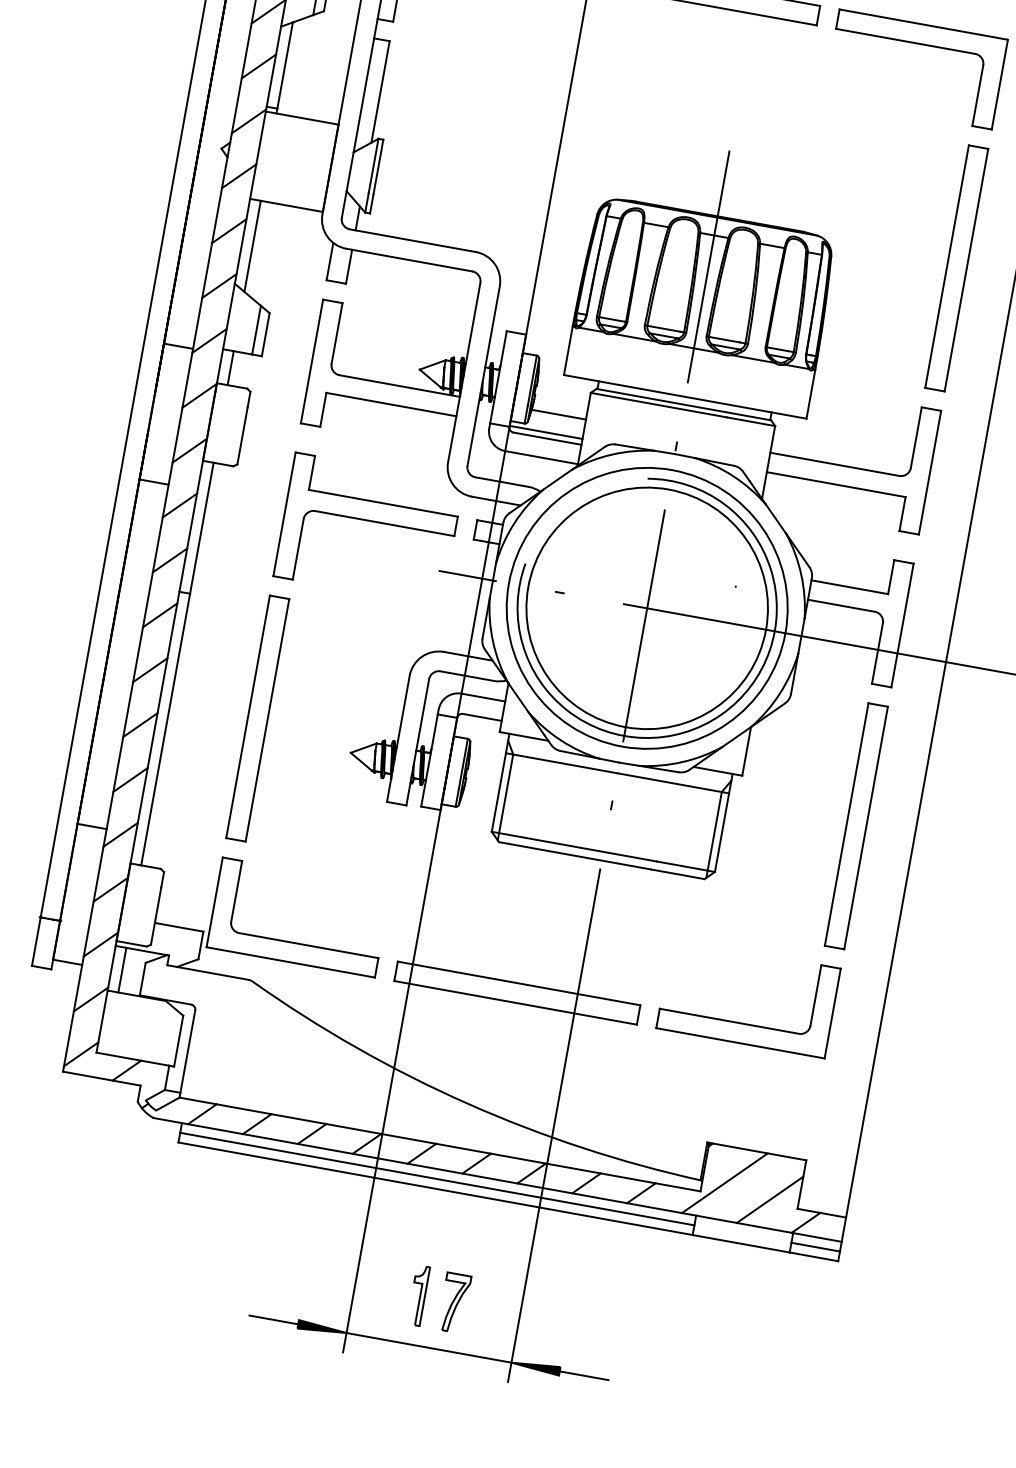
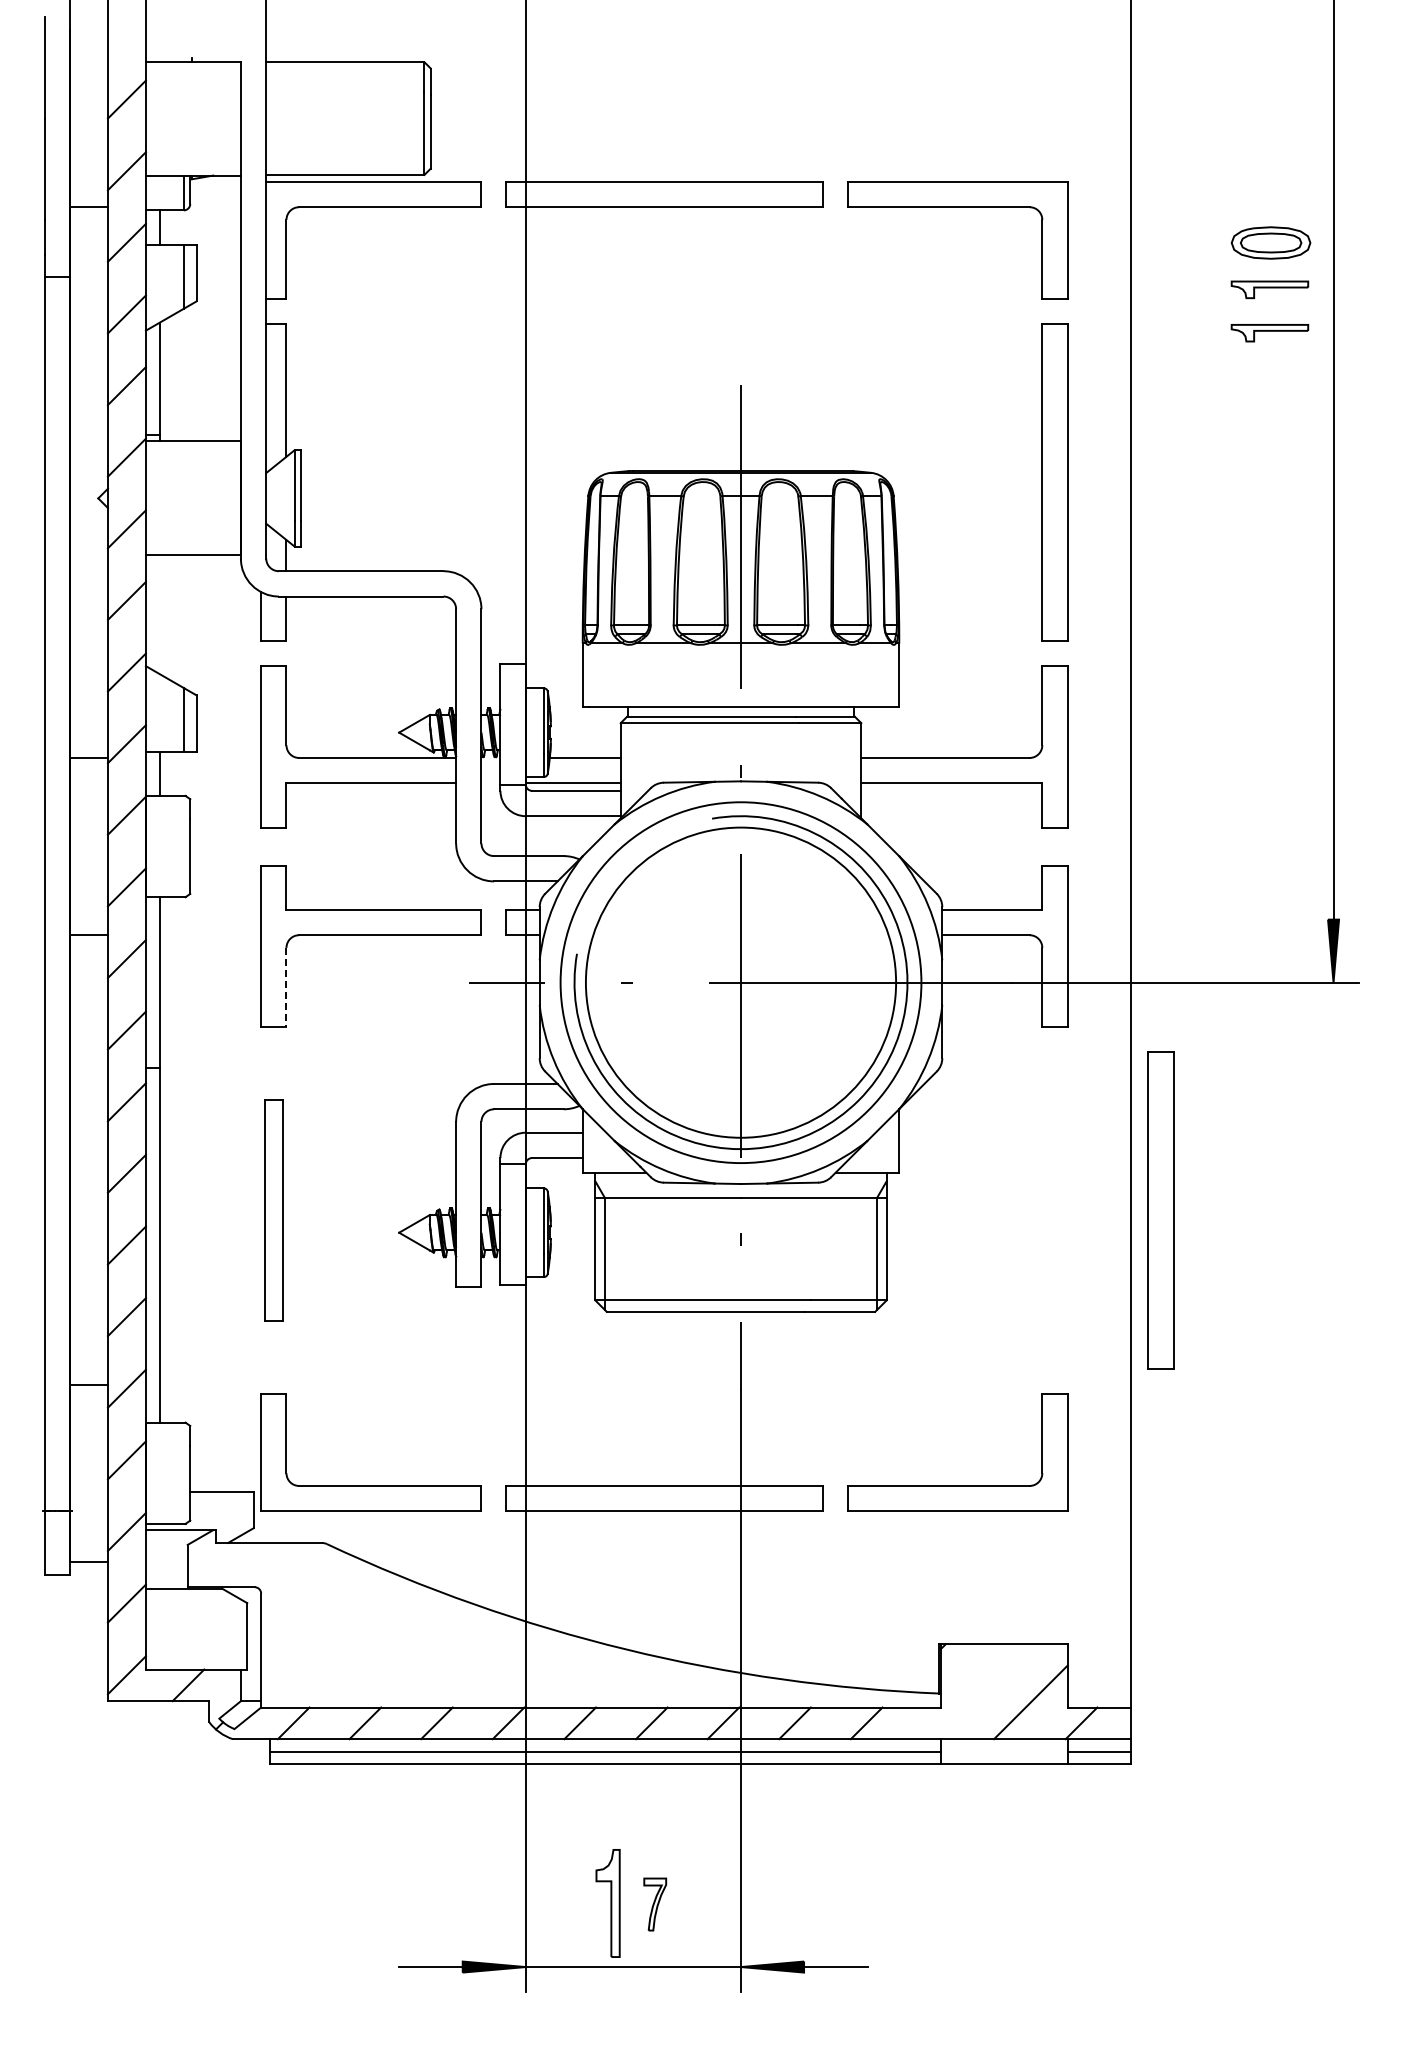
line: (252, 246) -> (159, 614), removed
line: (298, 549) -> (286, 987), solid -> dashed
part: (257, 718) -> (273, 1210), size x0.7
part: (856, 826) -> (1160, 1210), moved
line: (122, 970) -> (159, 1559), removed
line: (724, 1183) -> (969, 1691), removed
part: (418, 1295) -> (608, 1903), size x1.4
part: (453, 1302) -> (654, 1904), size x0.7

